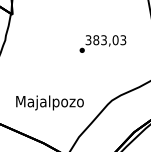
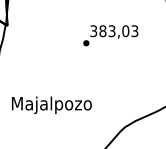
text: (102, 43) -> (110, 35), moved
text: (49, 102) -> (51, 104), moved

